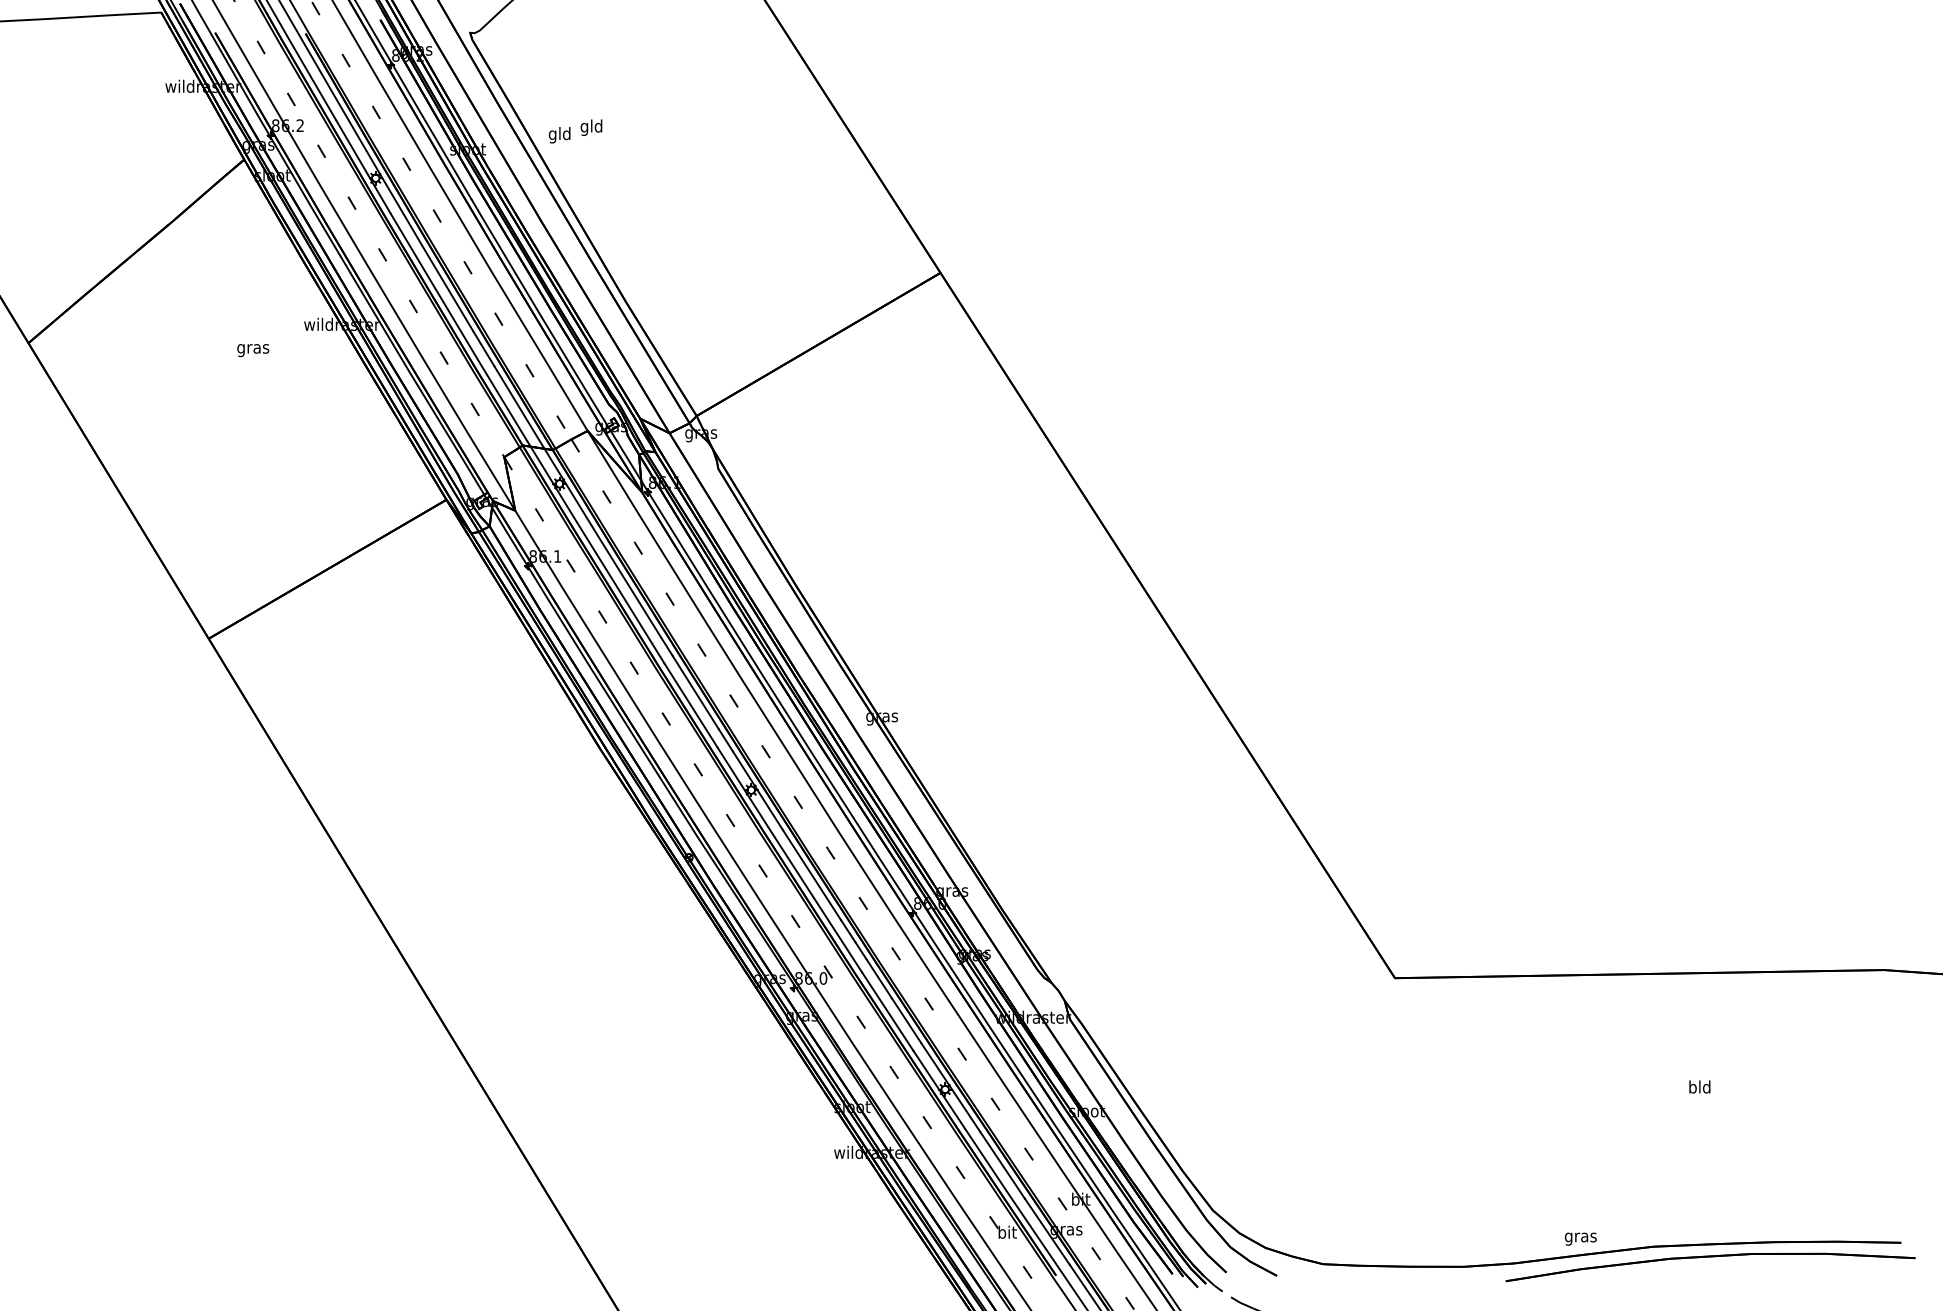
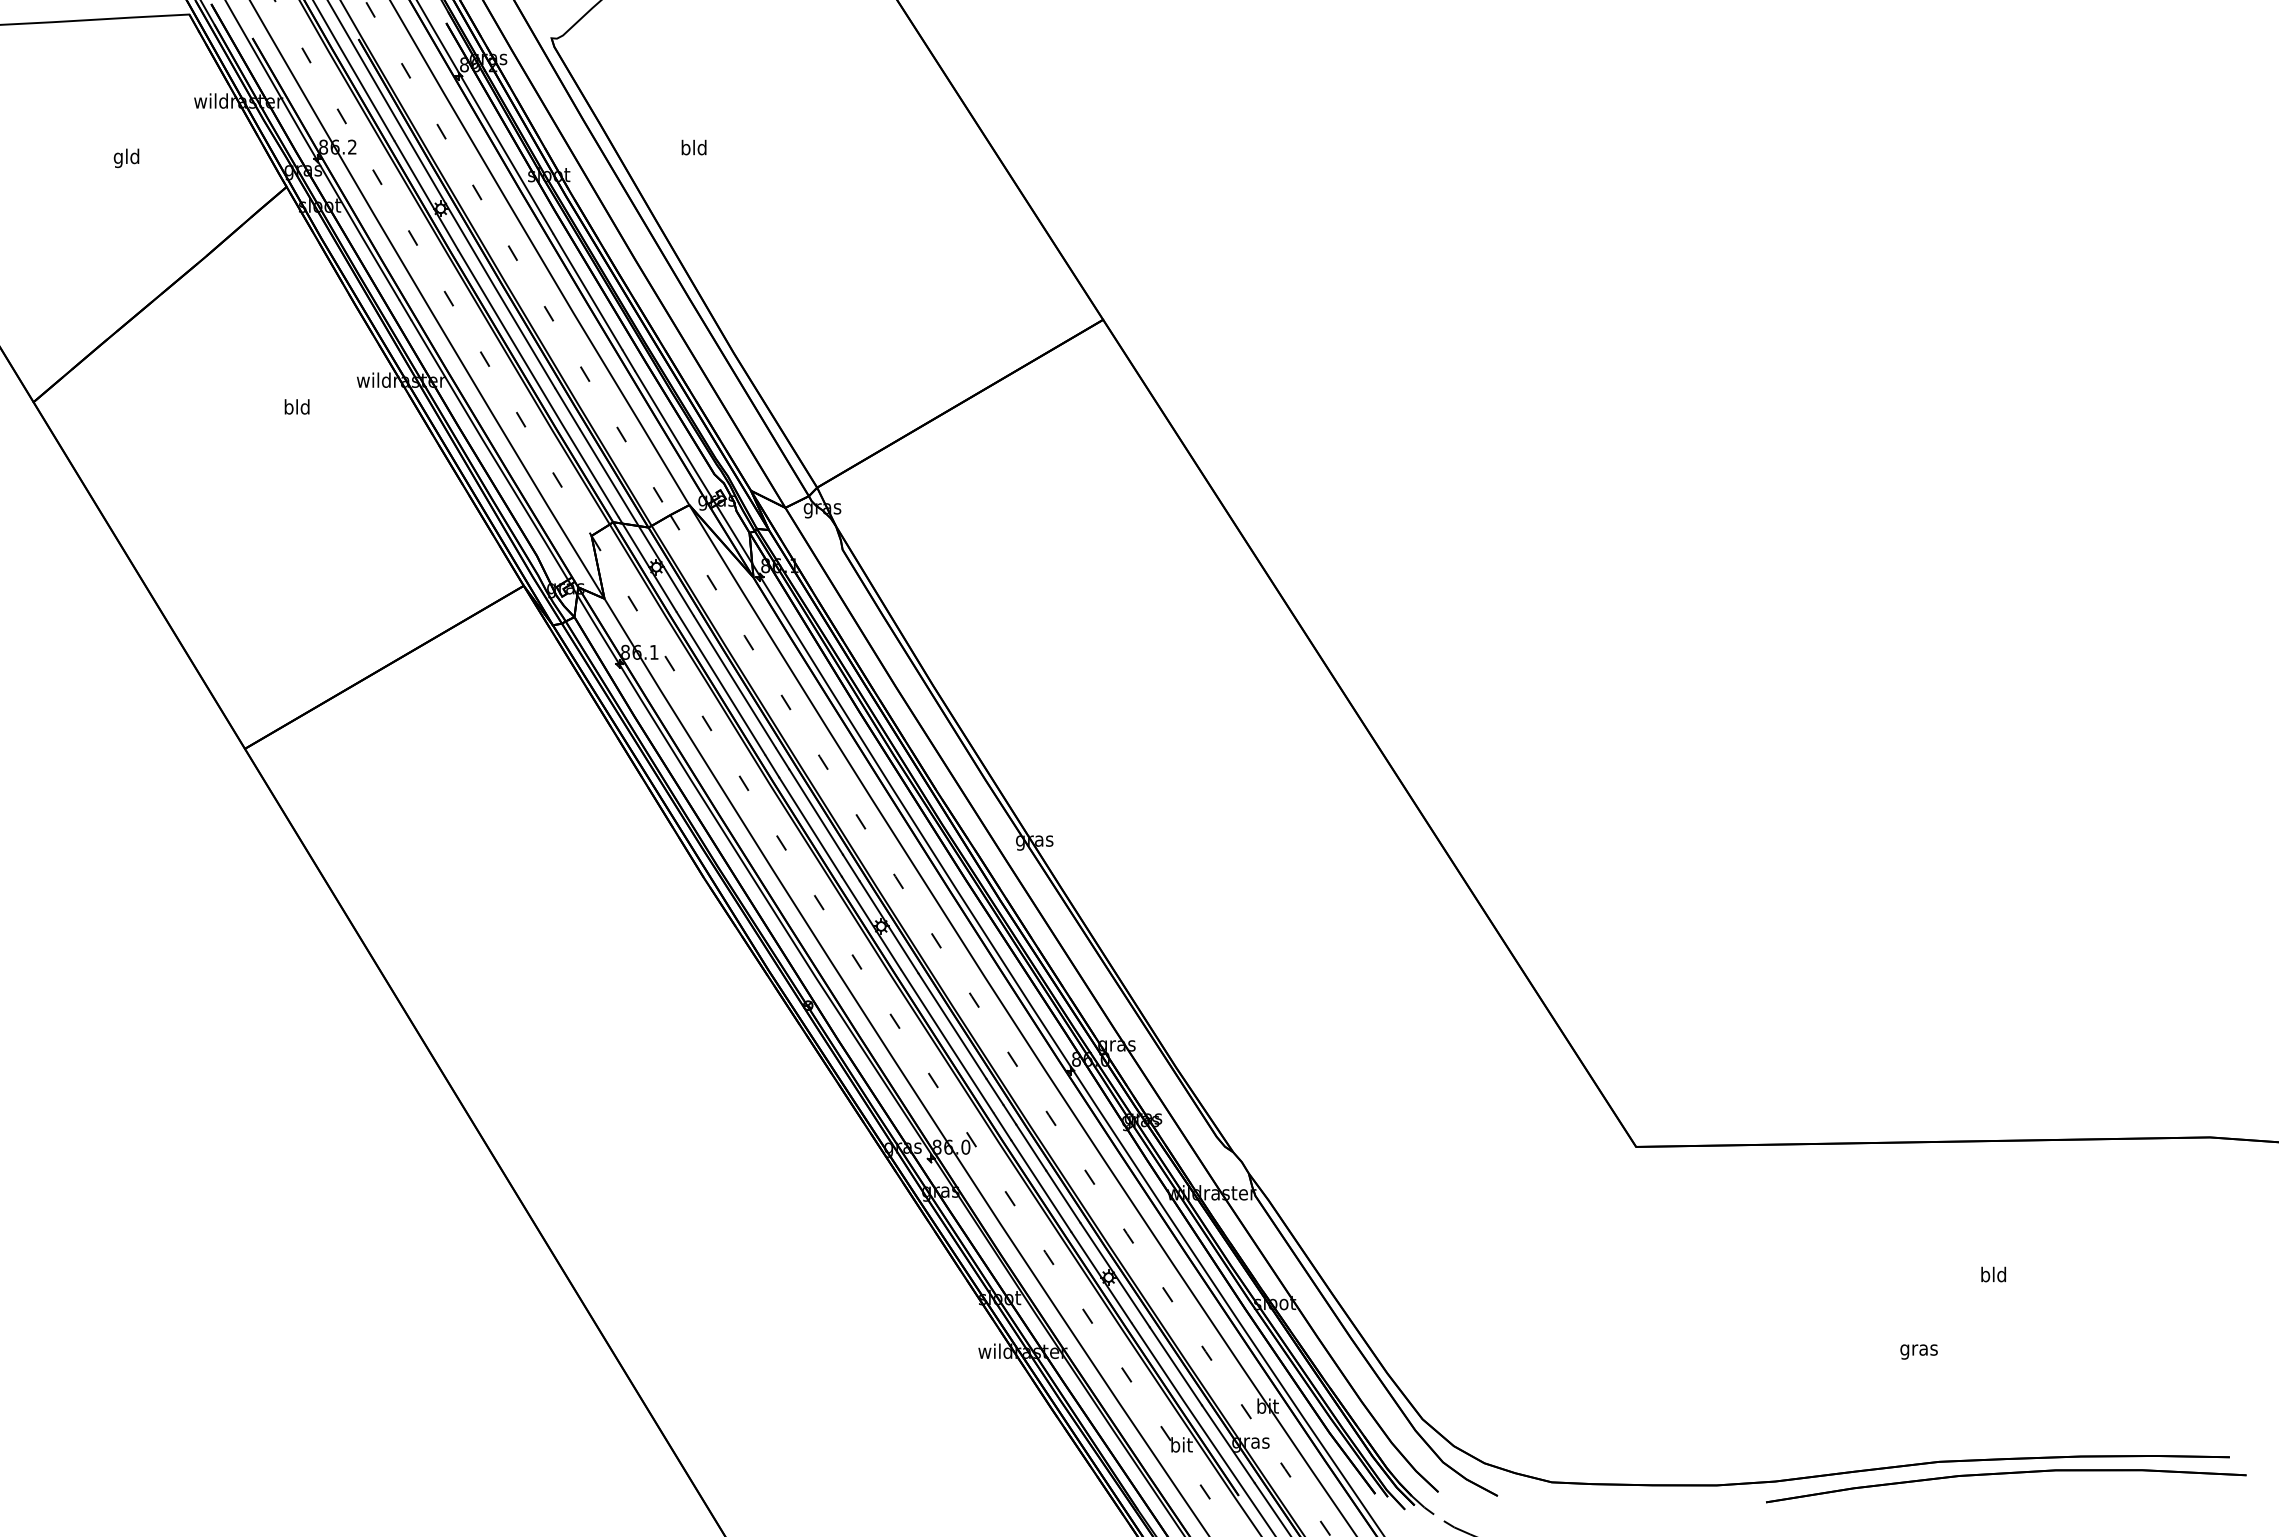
text: (584, 127) -> (685, 149), gld -> bld
text: (559, 134) -> (126, 157), moved
text: (252, 348) -> (296, 408), gras -> bld
text: (1580, 1238) -> (1918, 1351), moved

